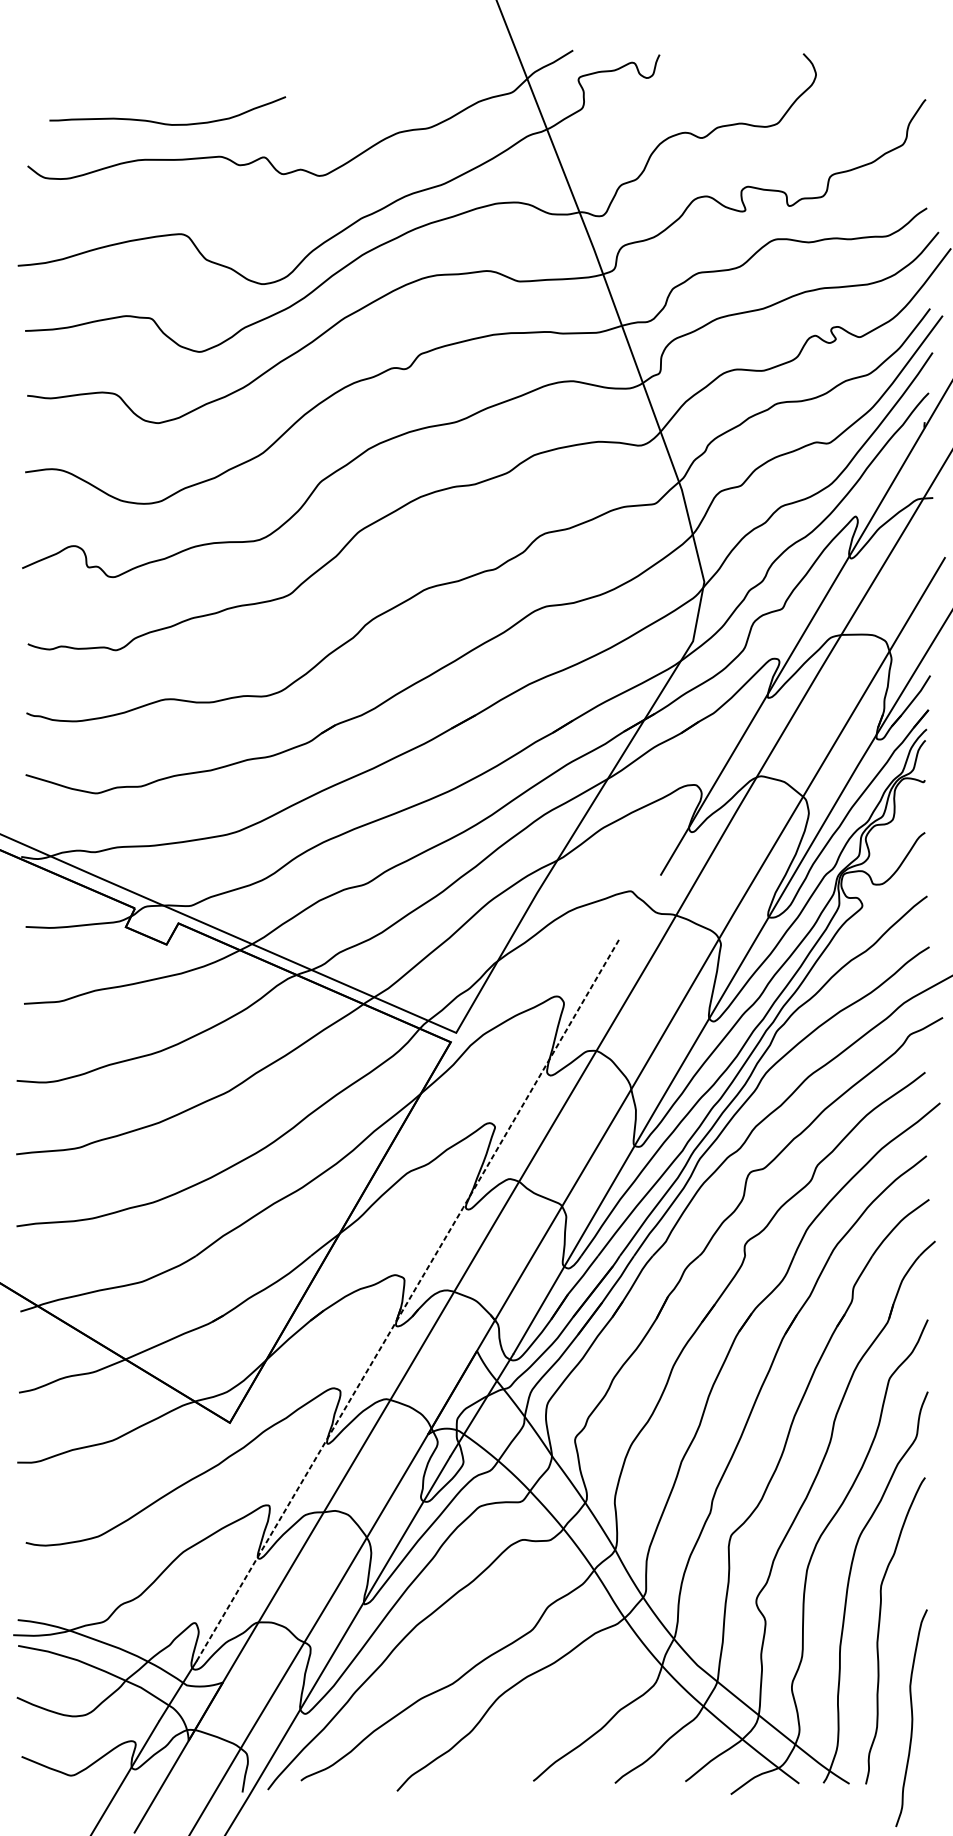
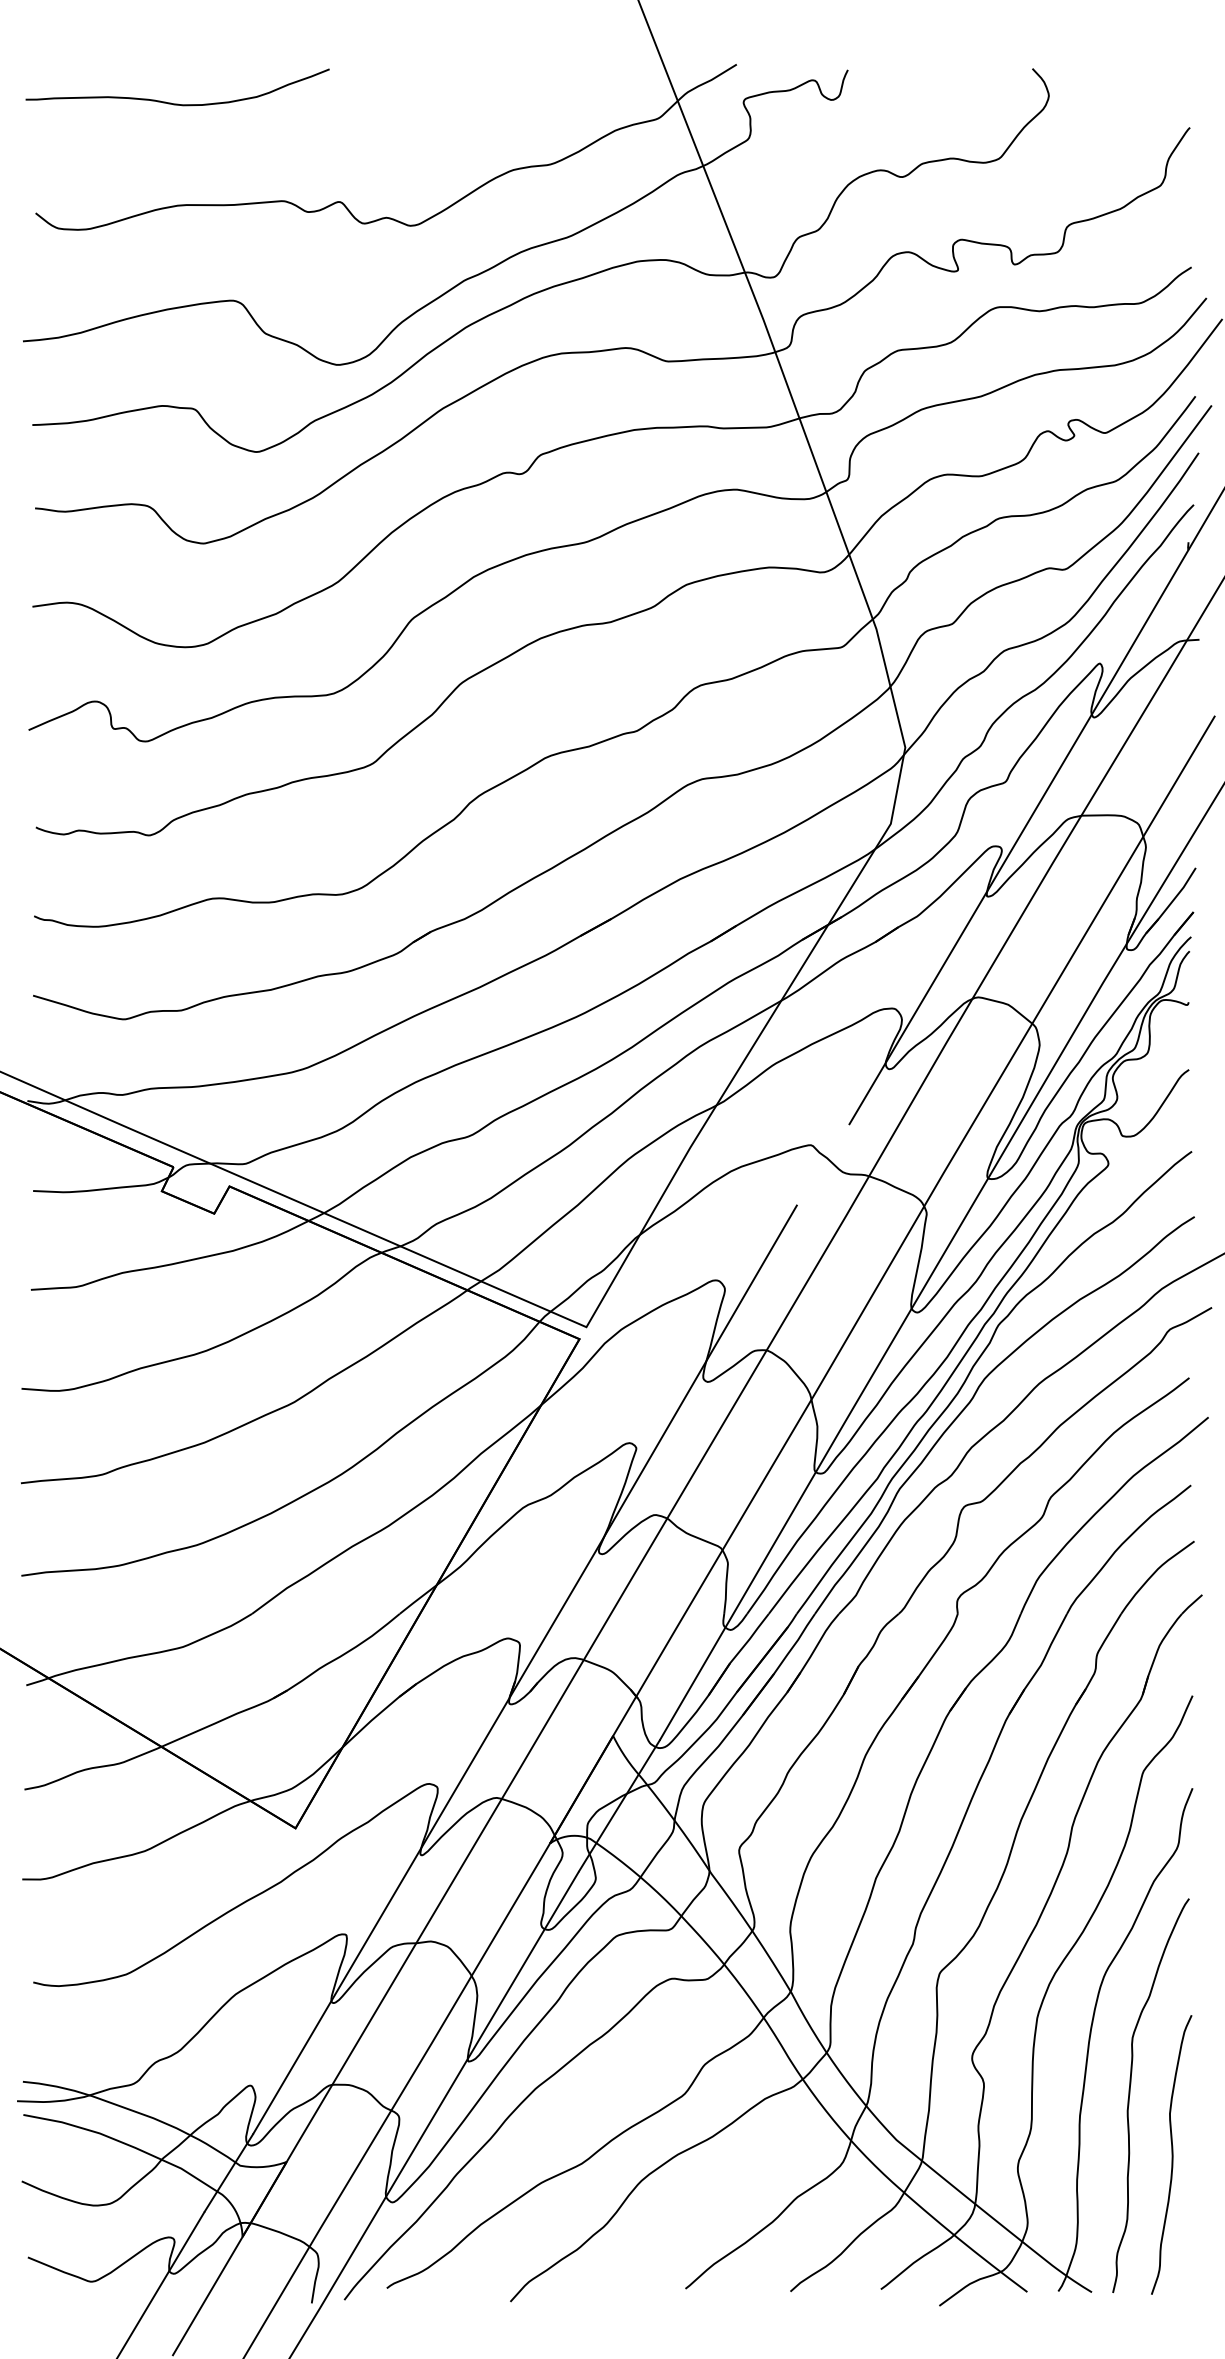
curve: (167, 123) -> (177, 103), moved
line: (409, 1299) -> (526, 1669), dashed -> solid
curve: (911, 1717) -> (1171, 2154), moved

